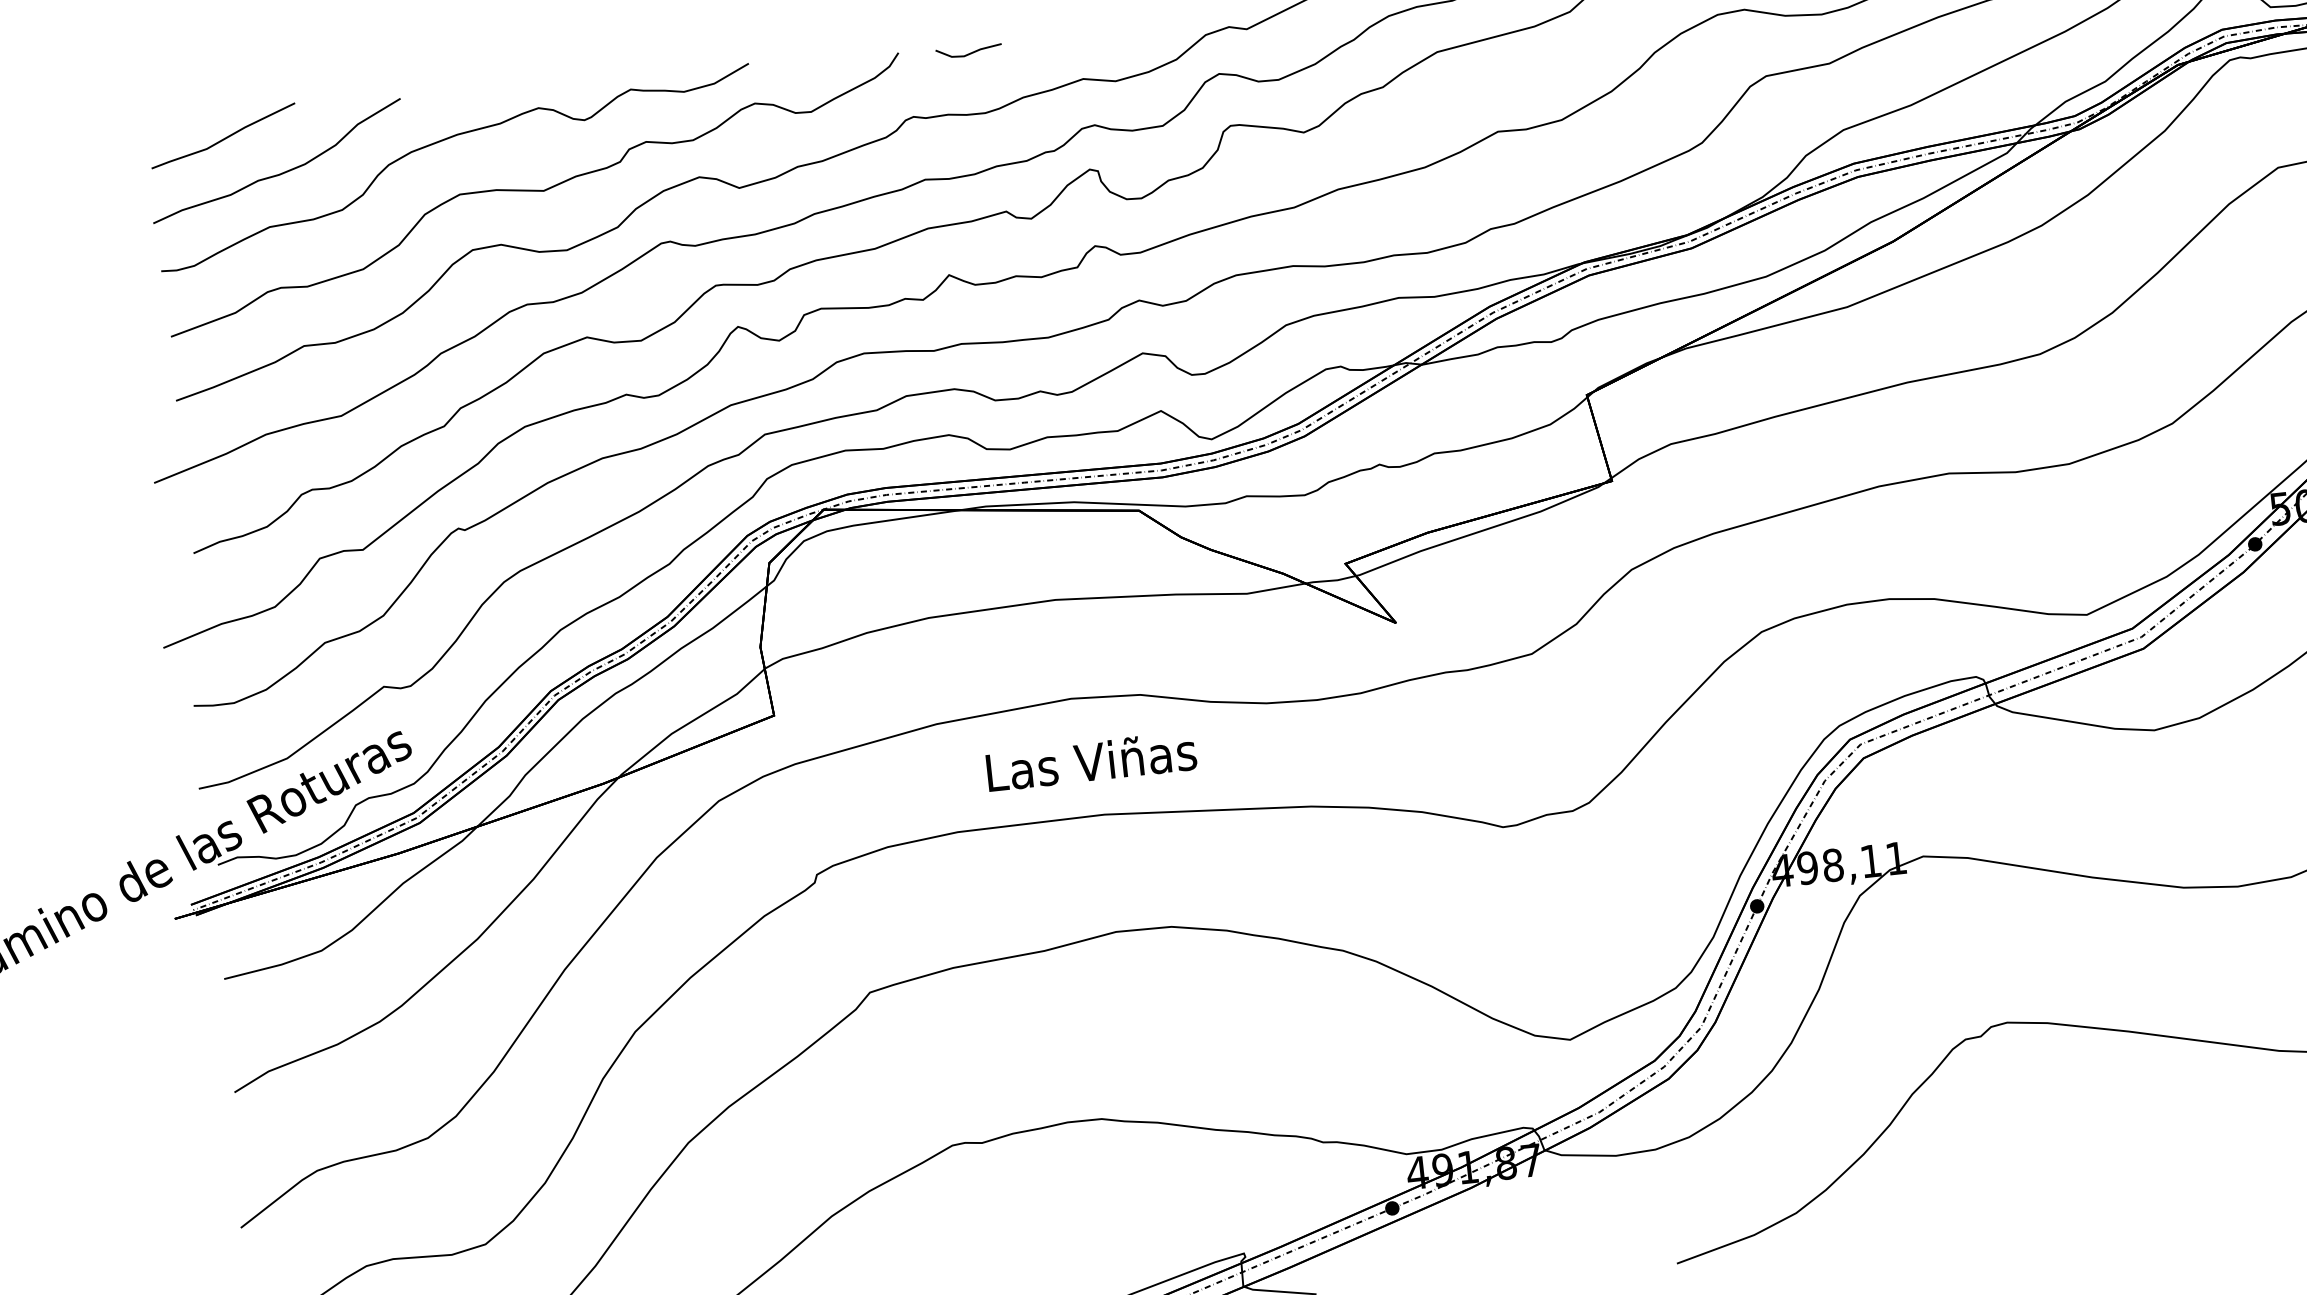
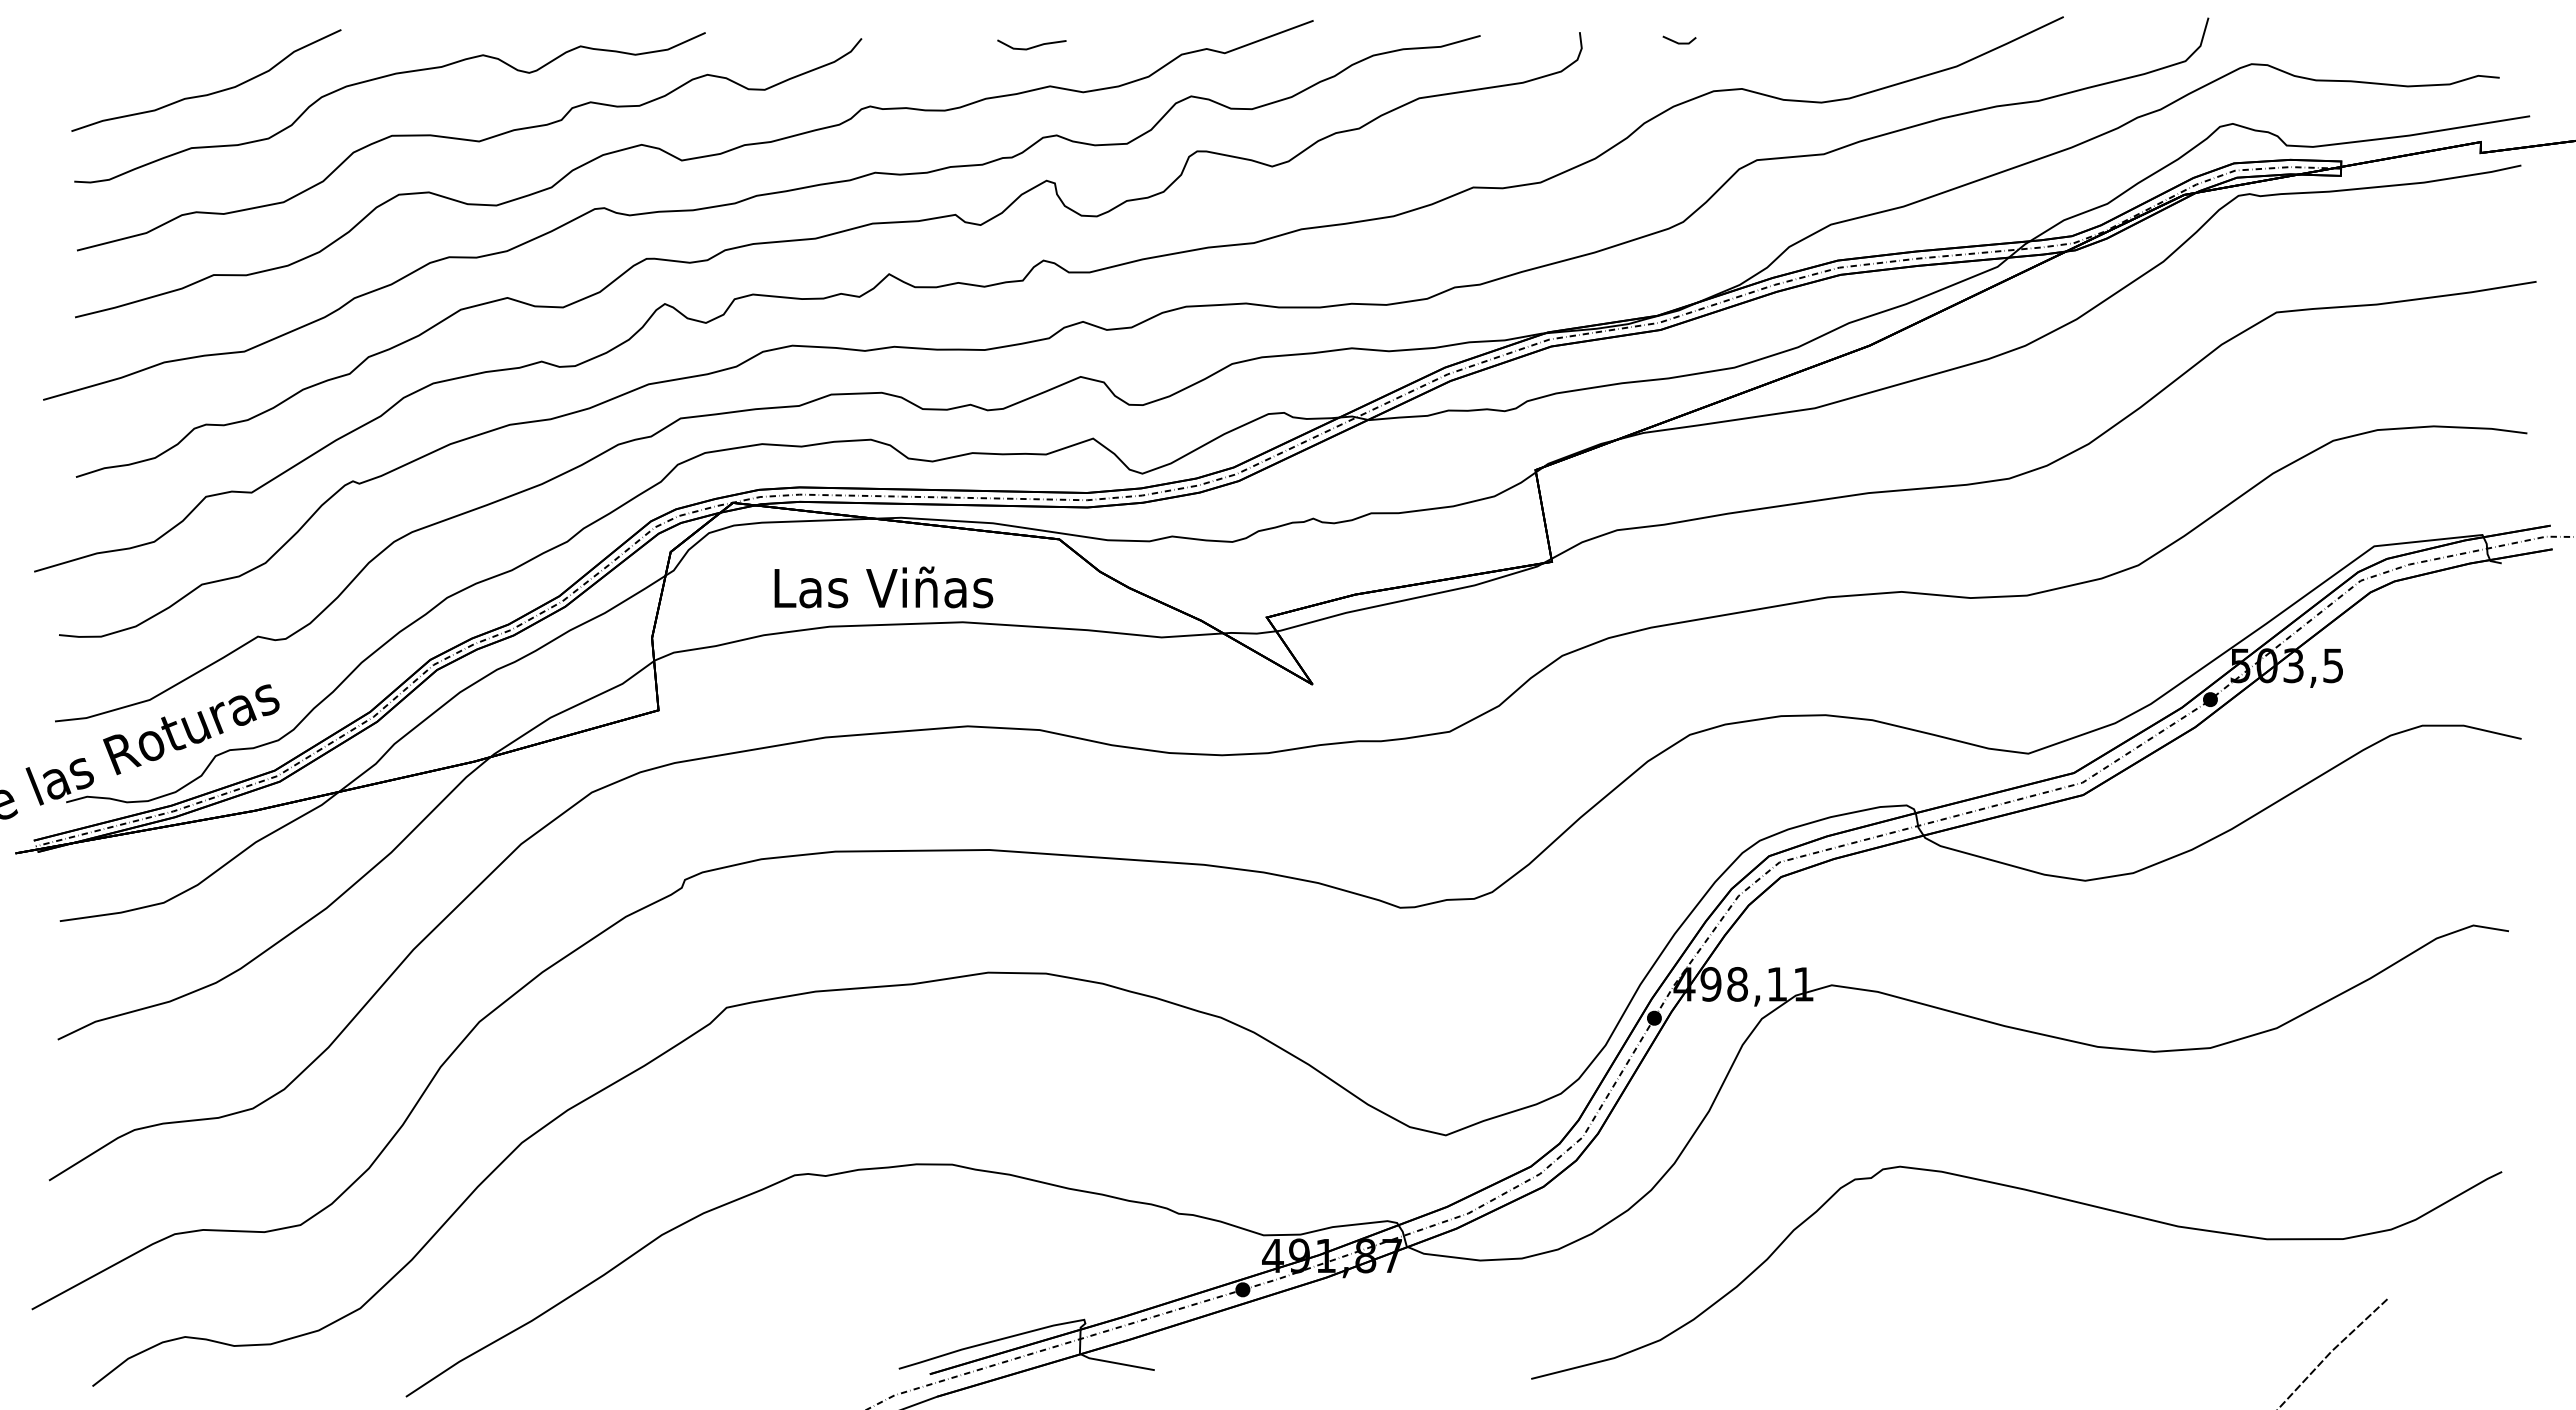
line: (969, 52) -> (1032, 46), moved
line: (225, 137) -> (155, 50), removed
text: (1091, 761) -> (883, 587), moved

